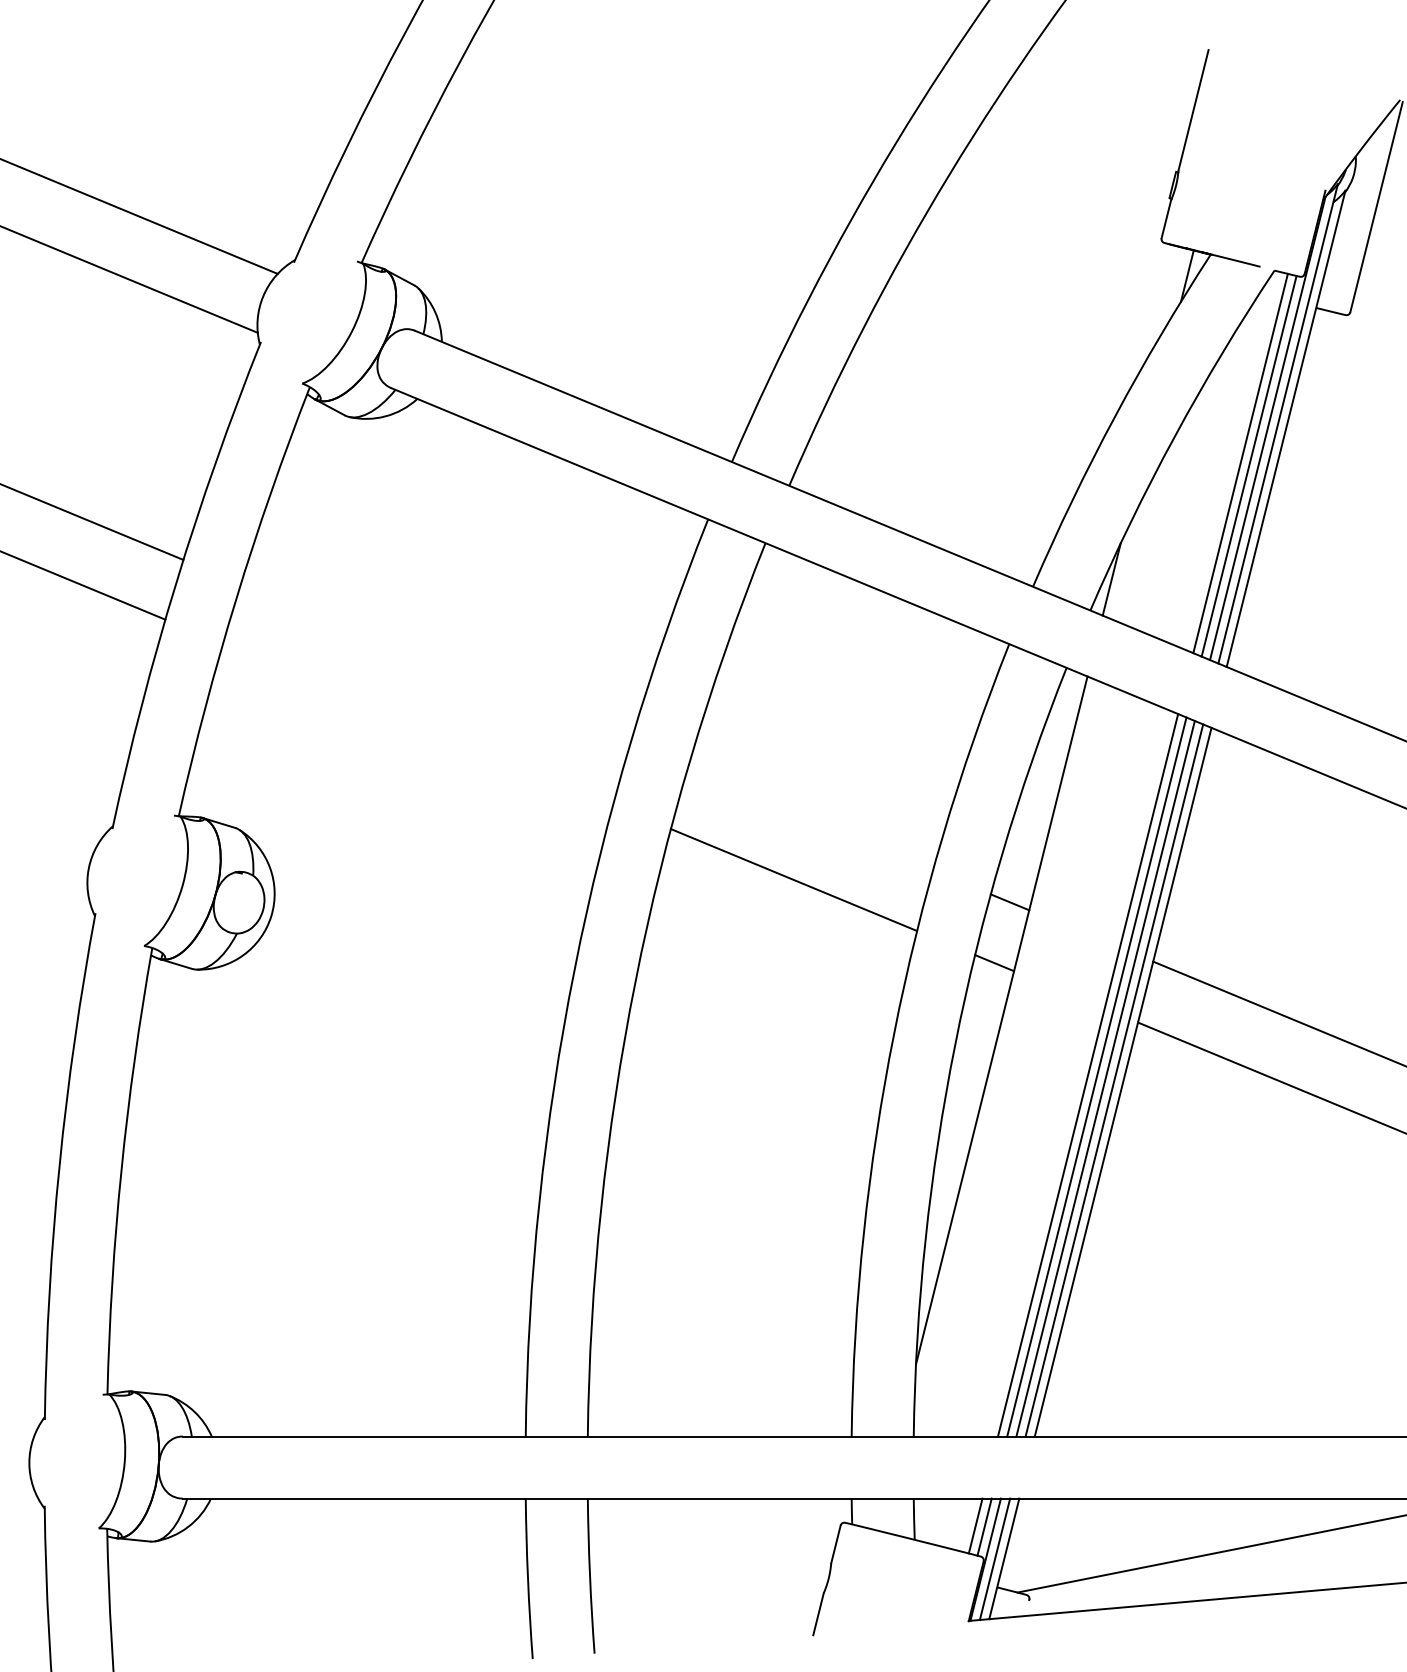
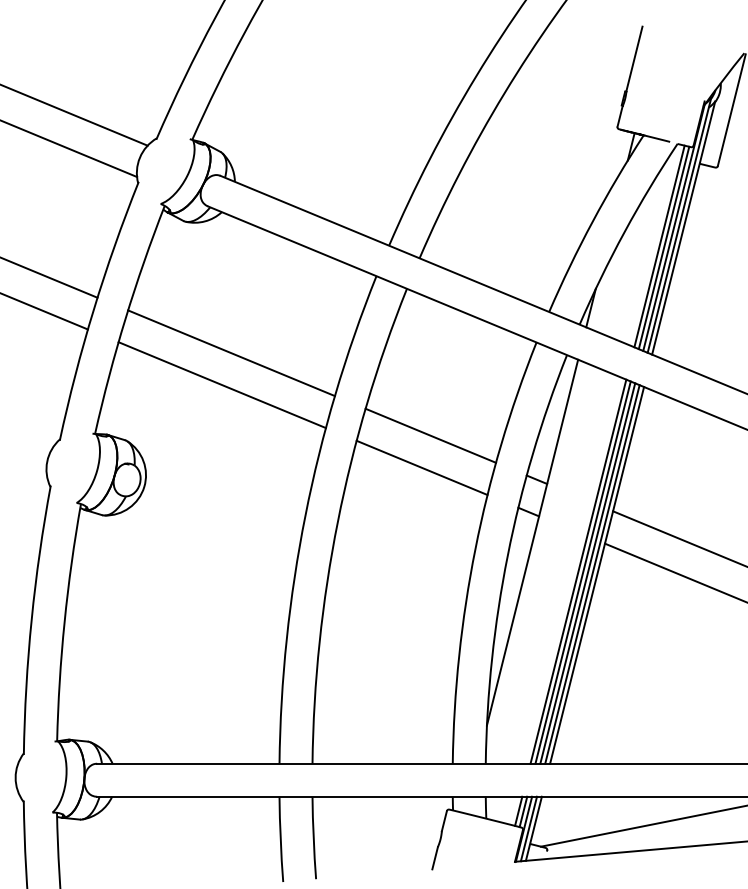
line: (435, 664) -> (231, 353), added
line: (416, 725) -> (221, 385), added
line: (809, 819) -> (430, 435), added

